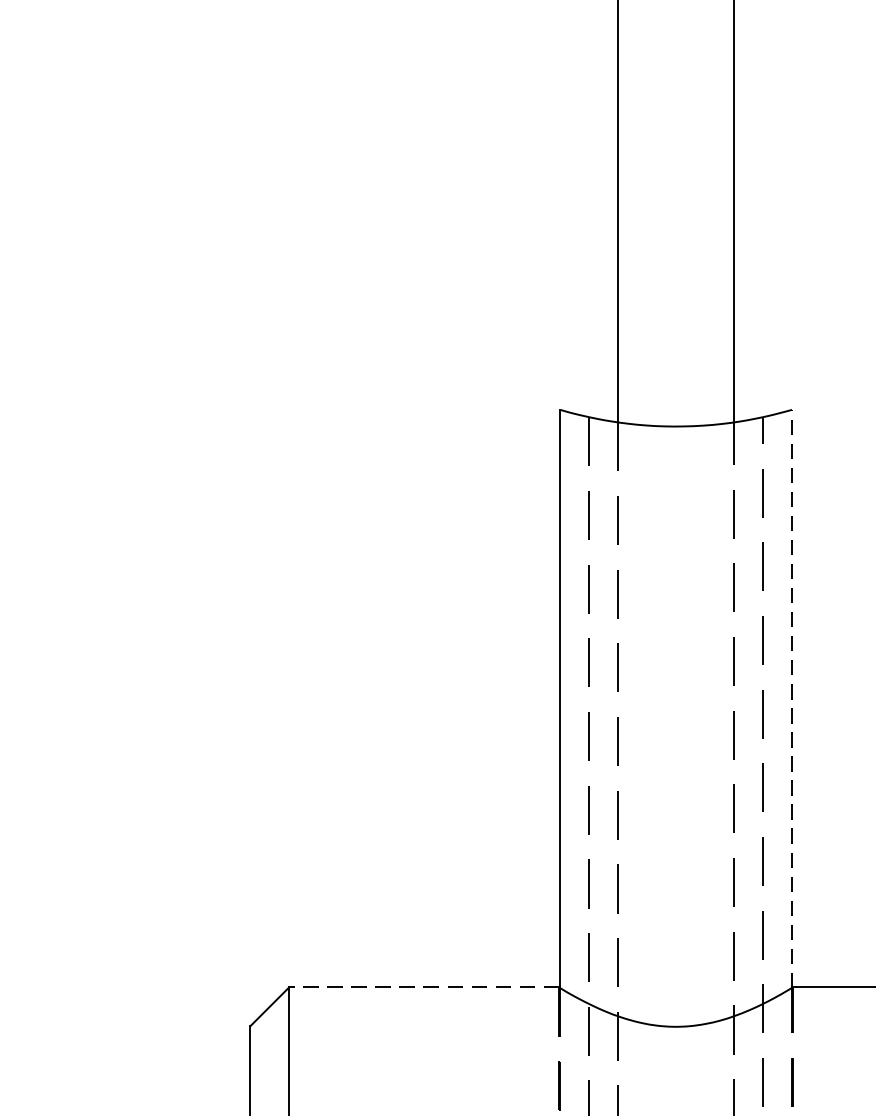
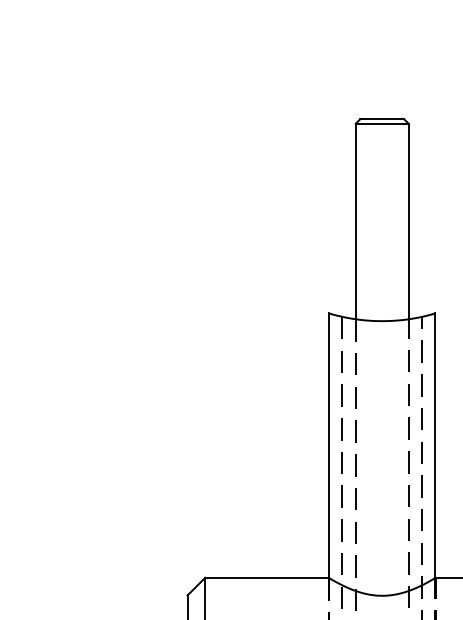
line: (792, 698) -> (435, 445), dashed -> solid
line: (423, 986) -> (266, 577), dashed -> solid

